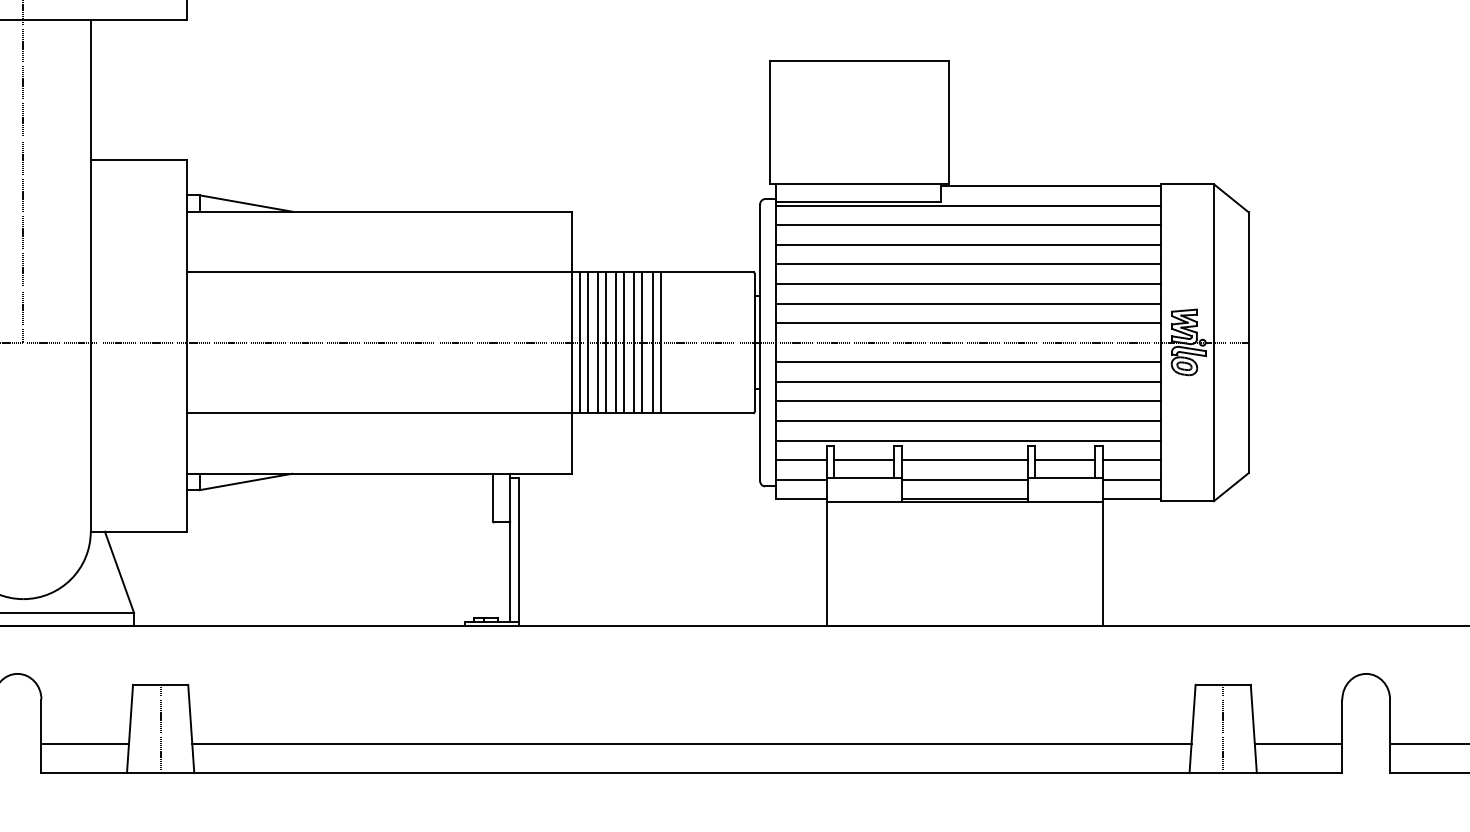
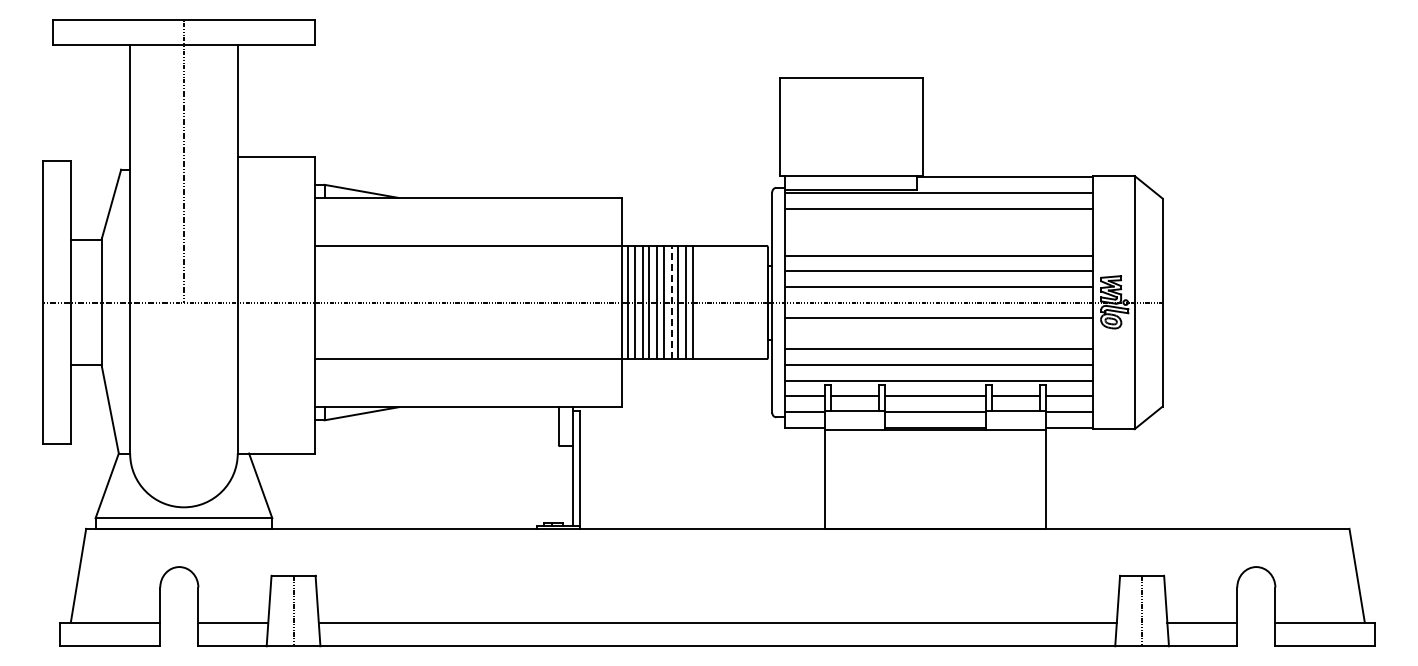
line: (968, 244) -> (938, 224), removed
line: (968, 264) -> (938, 240), removed
line: (633, 342) -> (671, 302), solid -> dashed
line: (968, 381) -> (938, 333), removed

